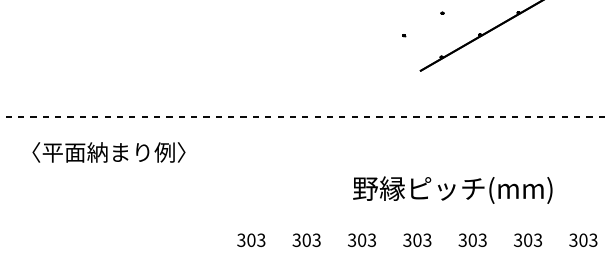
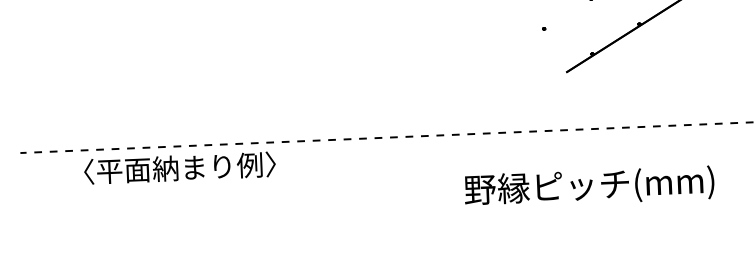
text: (108, 152) -> (179, 168), moved
text: (452, 189) -> (588, 186), moved

